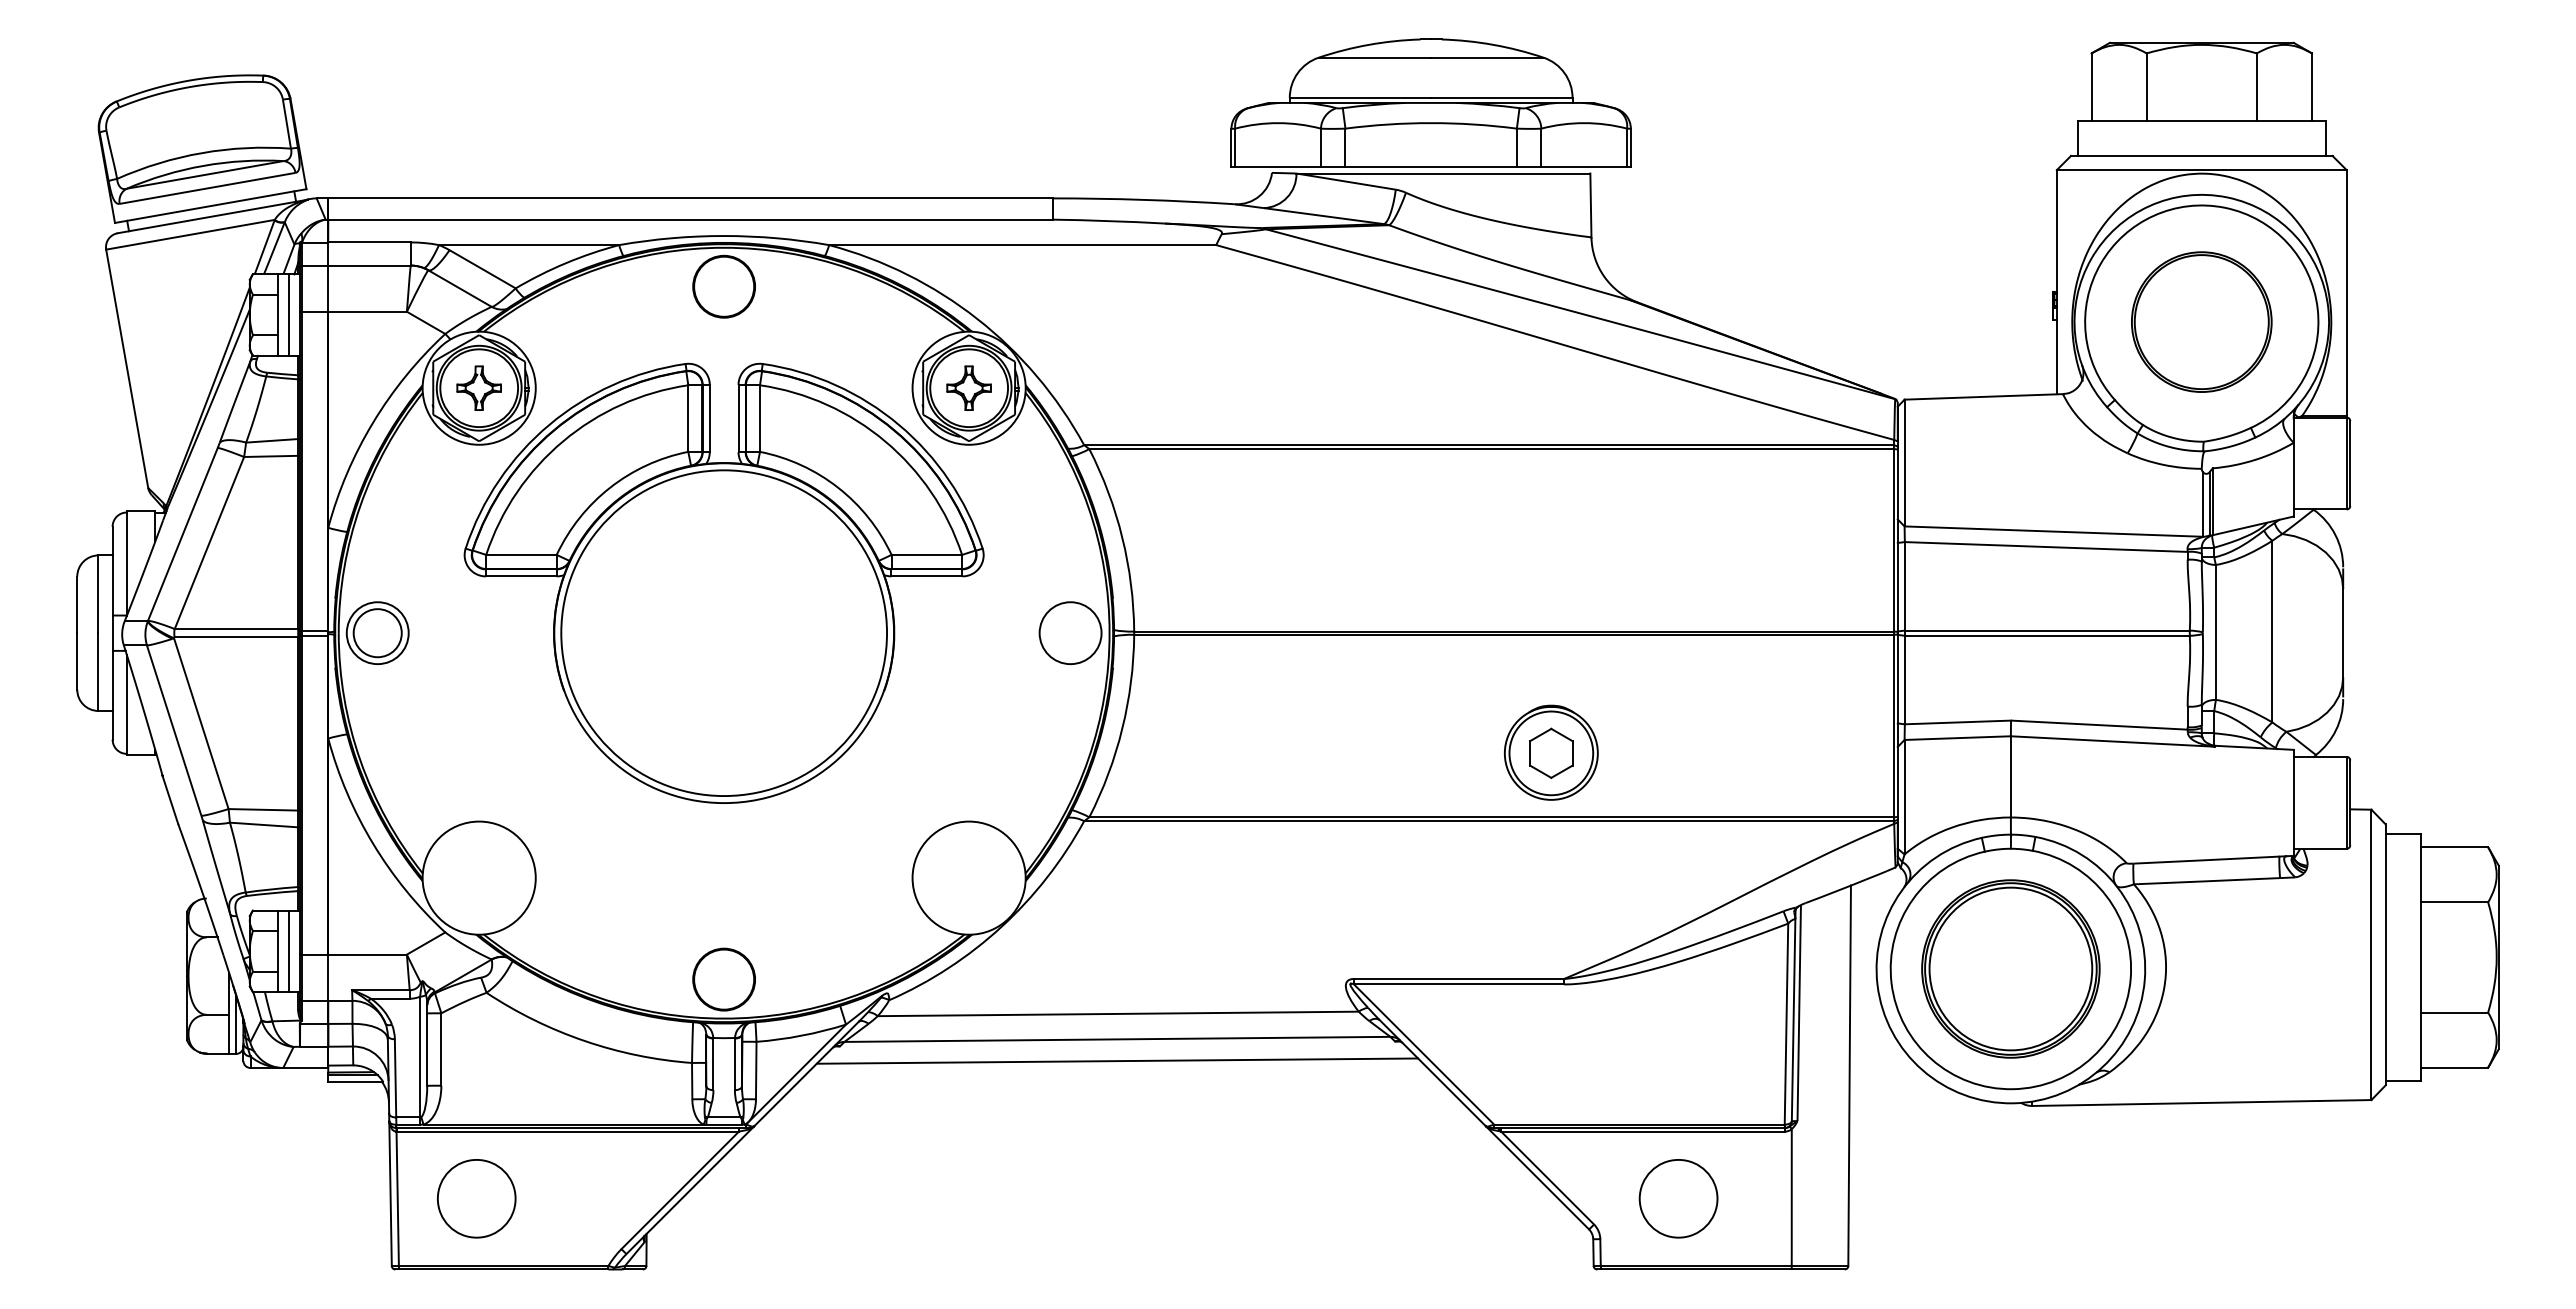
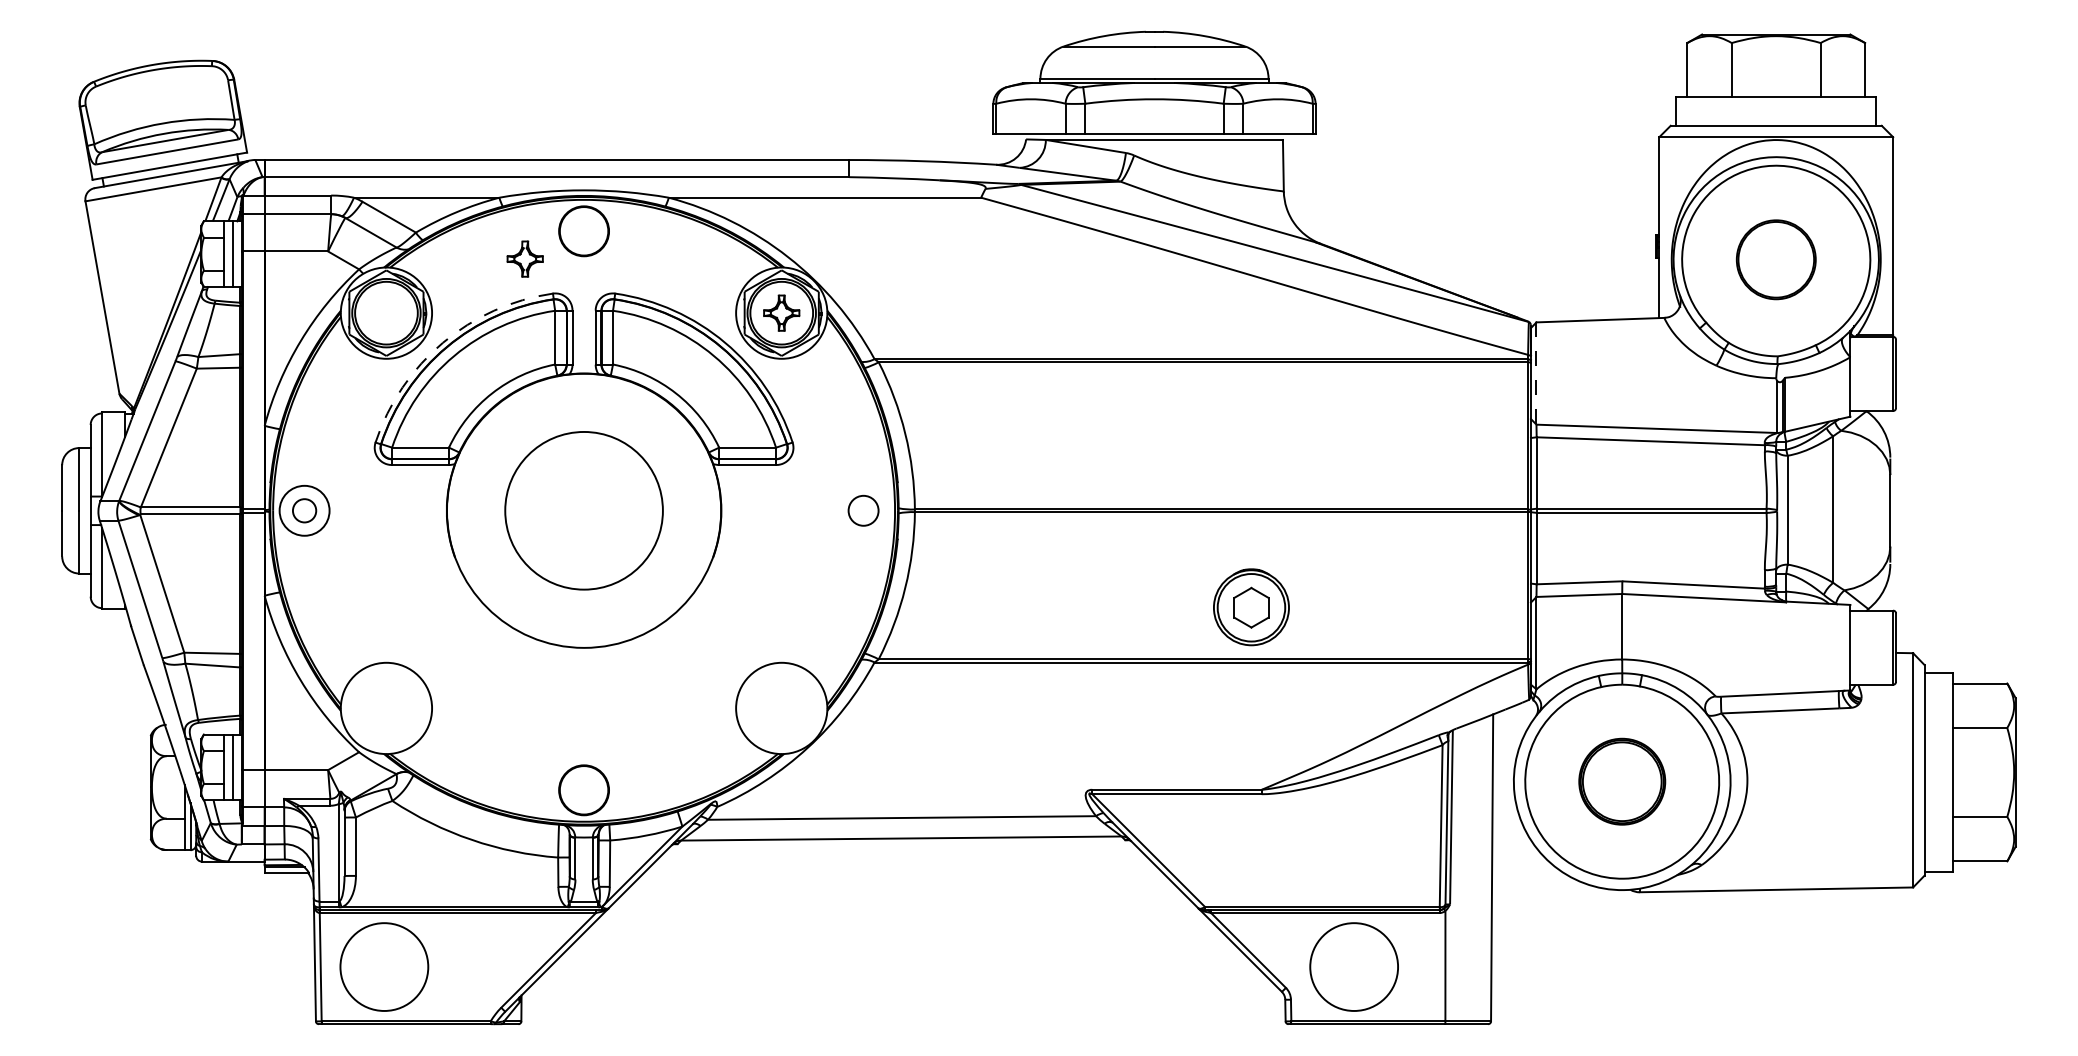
part: (2201, 321) -> (1776, 259), size x0.7
part: (478, 387) -> (524, 258), moved
arc: (549, 424) -> (443, 342), solid -> dashed
line: (1904, 463) -> (1536, 373), solid -> dashed
circle: (377, 633) -> (304, 511), size x0.6
circle: (724, 633) -> (584, 511), size x0.6
circle: (1070, 633) -> (863, 511), size x0.6
part: (2010, 968) -> (1621, 781), size x0.6
line: (1117, 1060) -> (901, 855), removed
circle: (476, 1198) -> (384, 966), size x1.4
circle: (1678, 1198) -> (1354, 966), size x1.4

